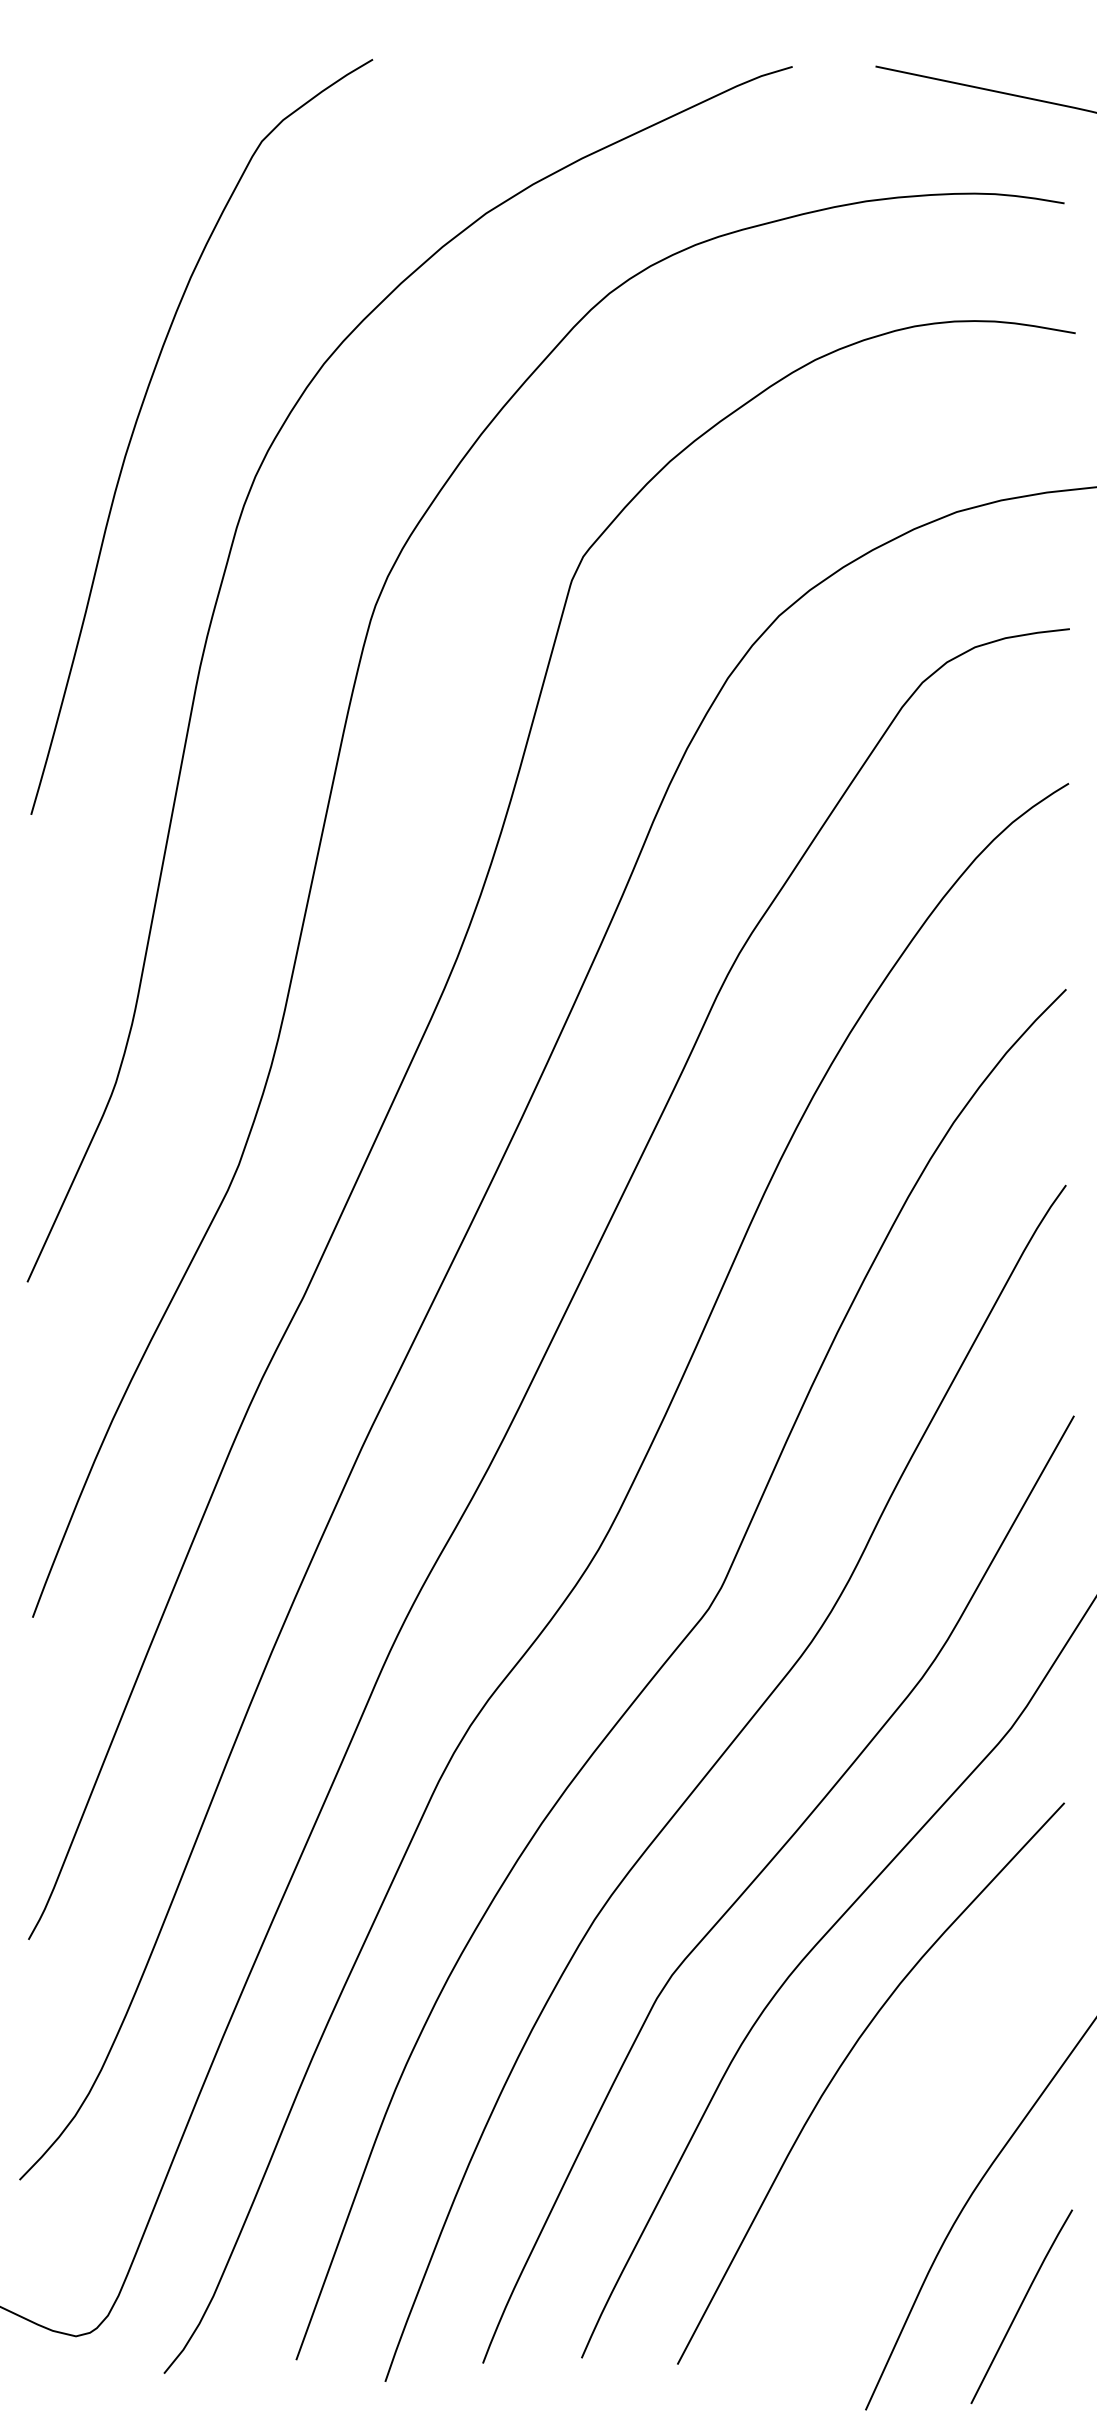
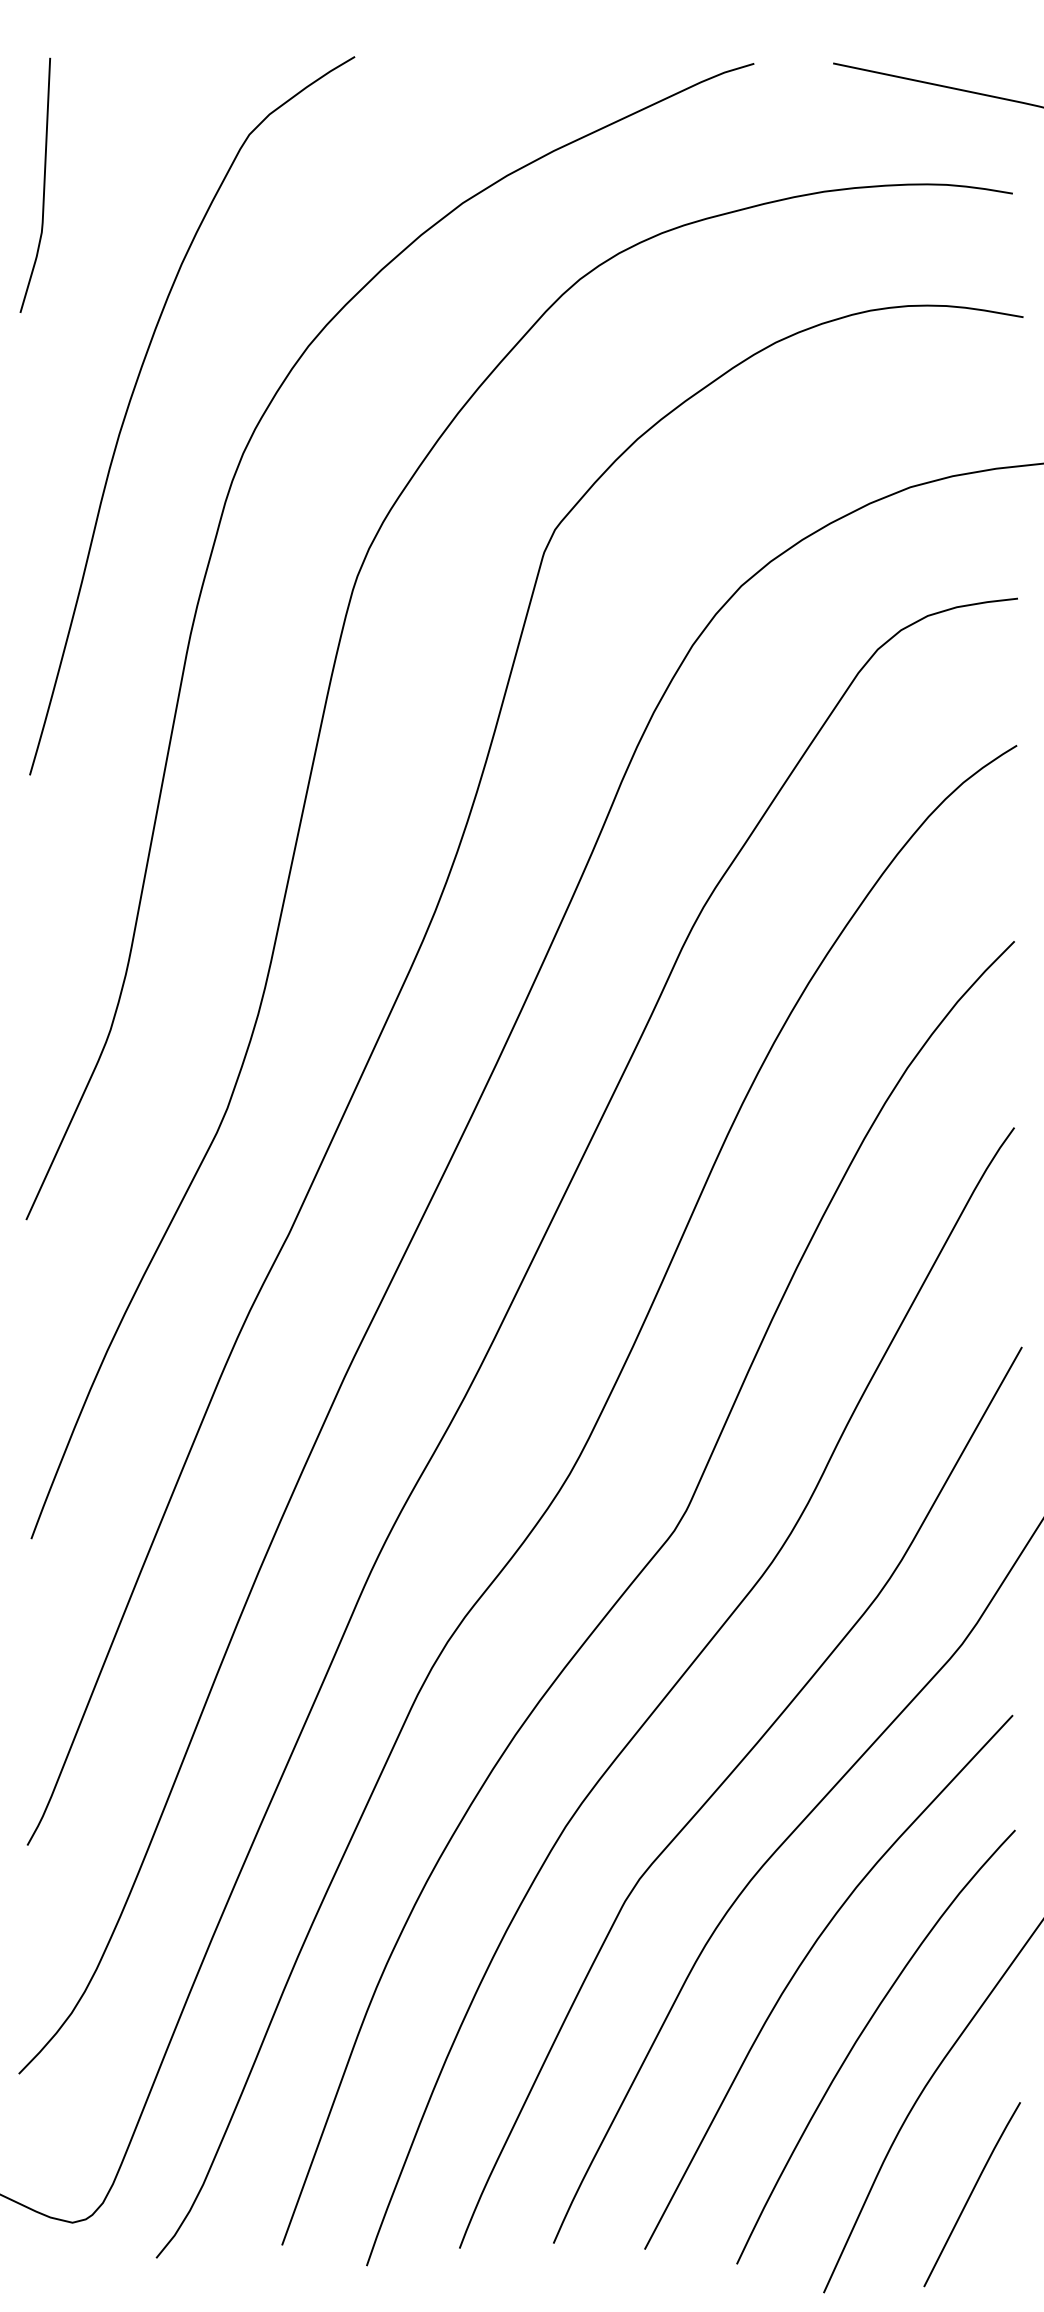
curve: (45, 194) -> (43, 185), added
curve: (905, 2139) -> (861, 2035), added

